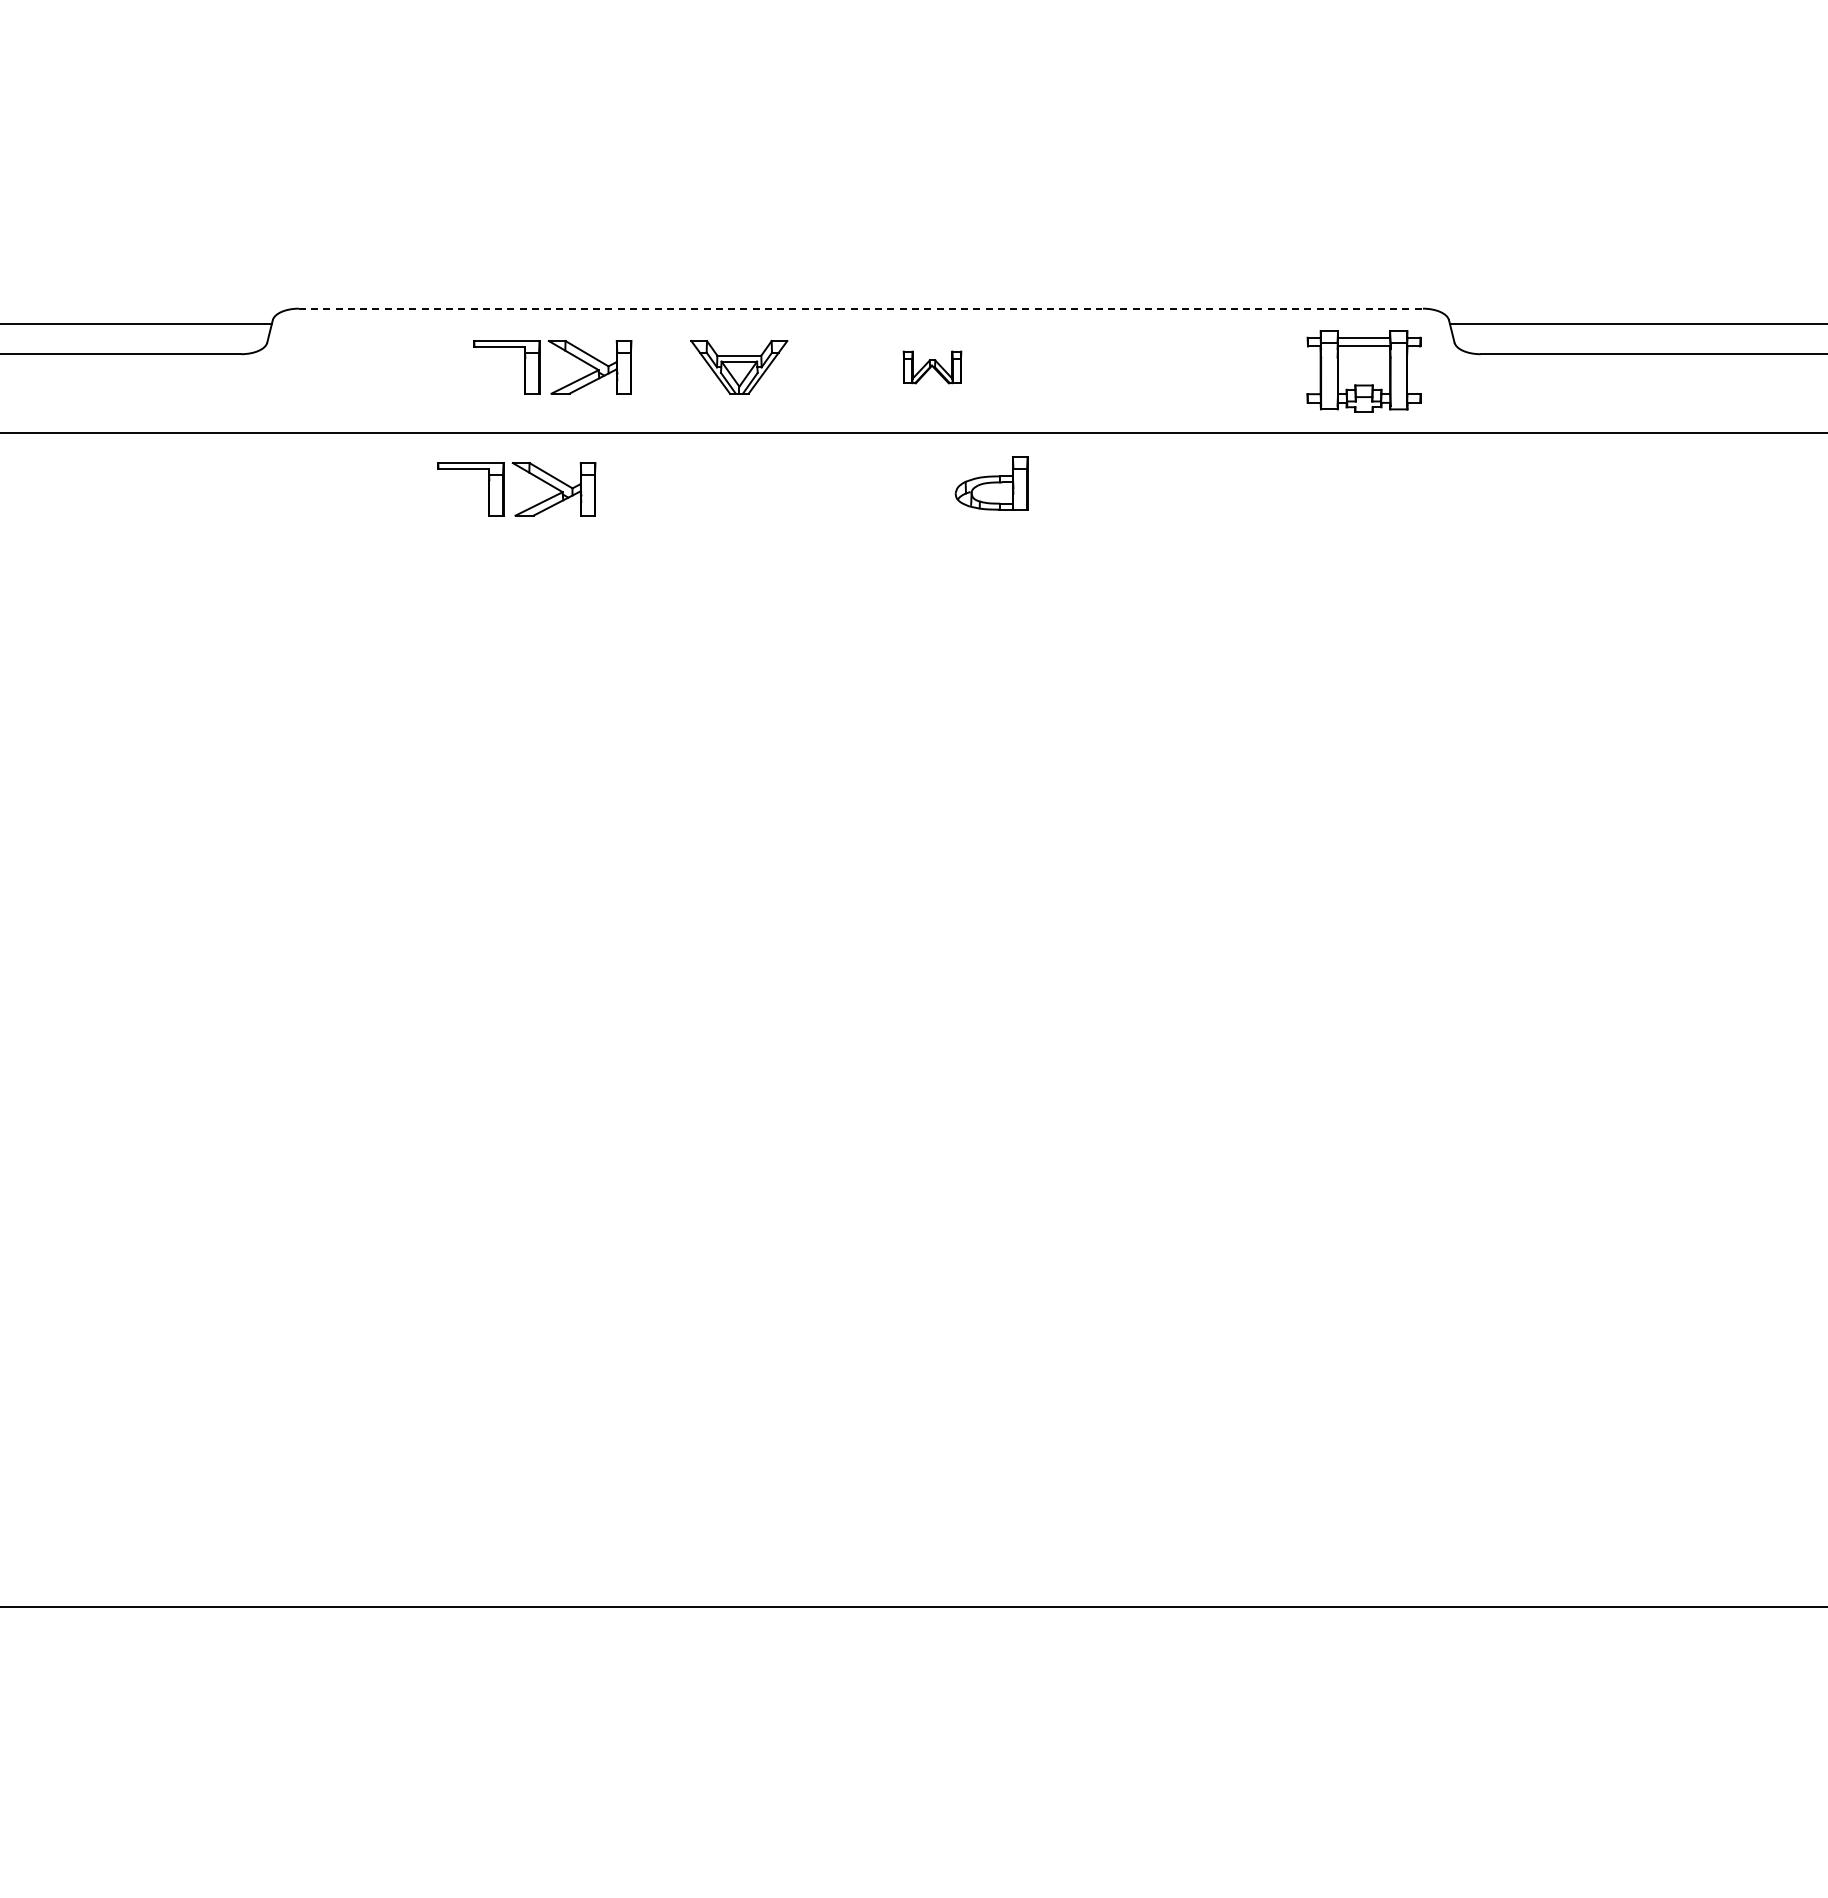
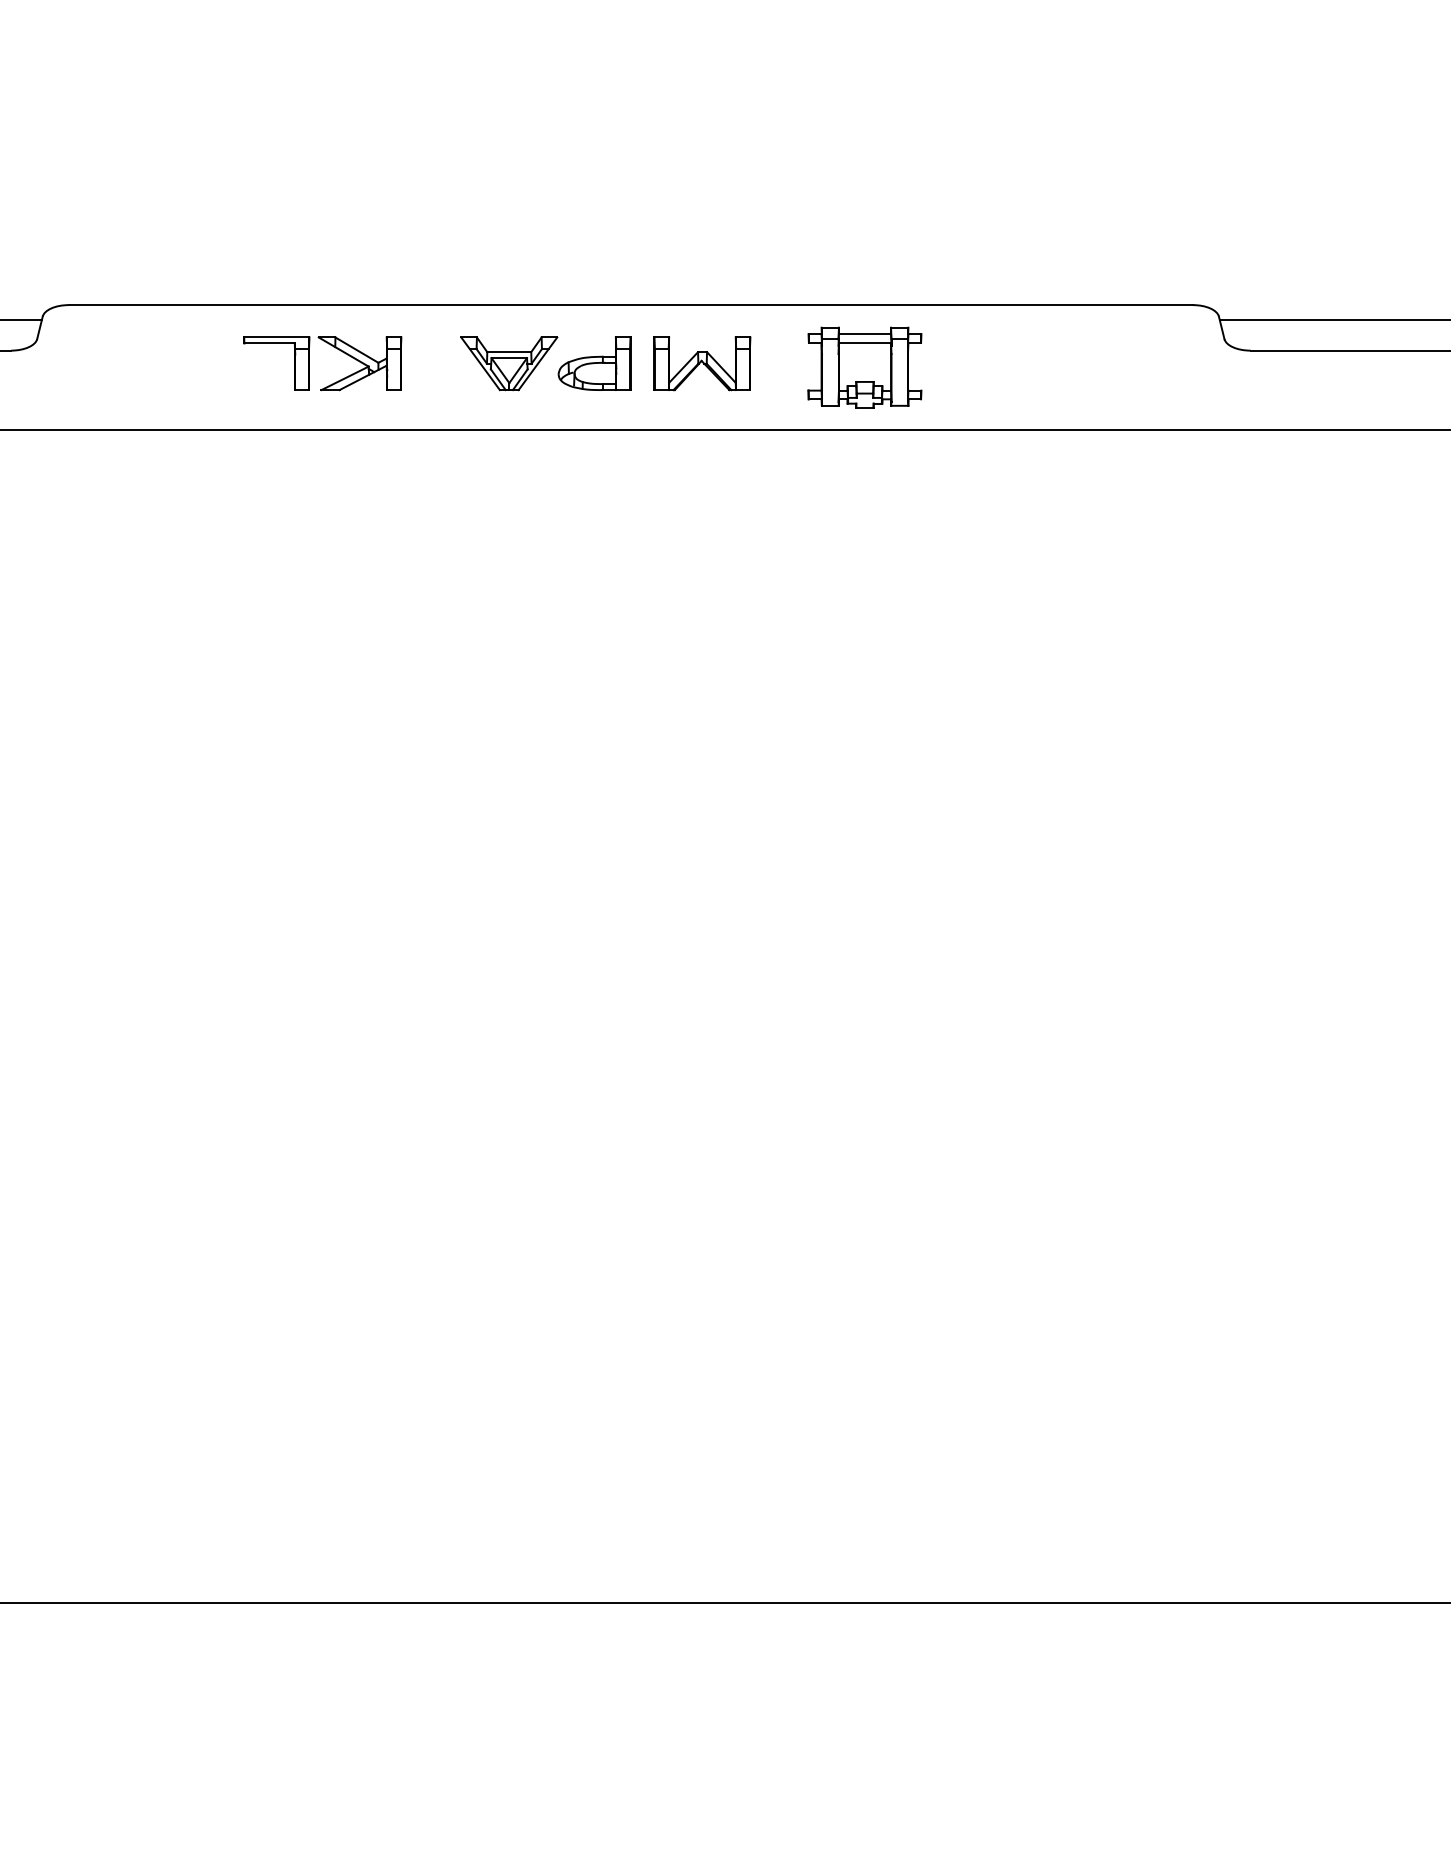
line: (861, 308) -> (631, 304), dashed -> solid
part: (932, 367) -> (702, 363), size x1.67
part: (1363, 371) -> (864, 367), moved
part: (991, 483) -> (594, 363), moved
part: (504, 489) -> (274, 485), removed

